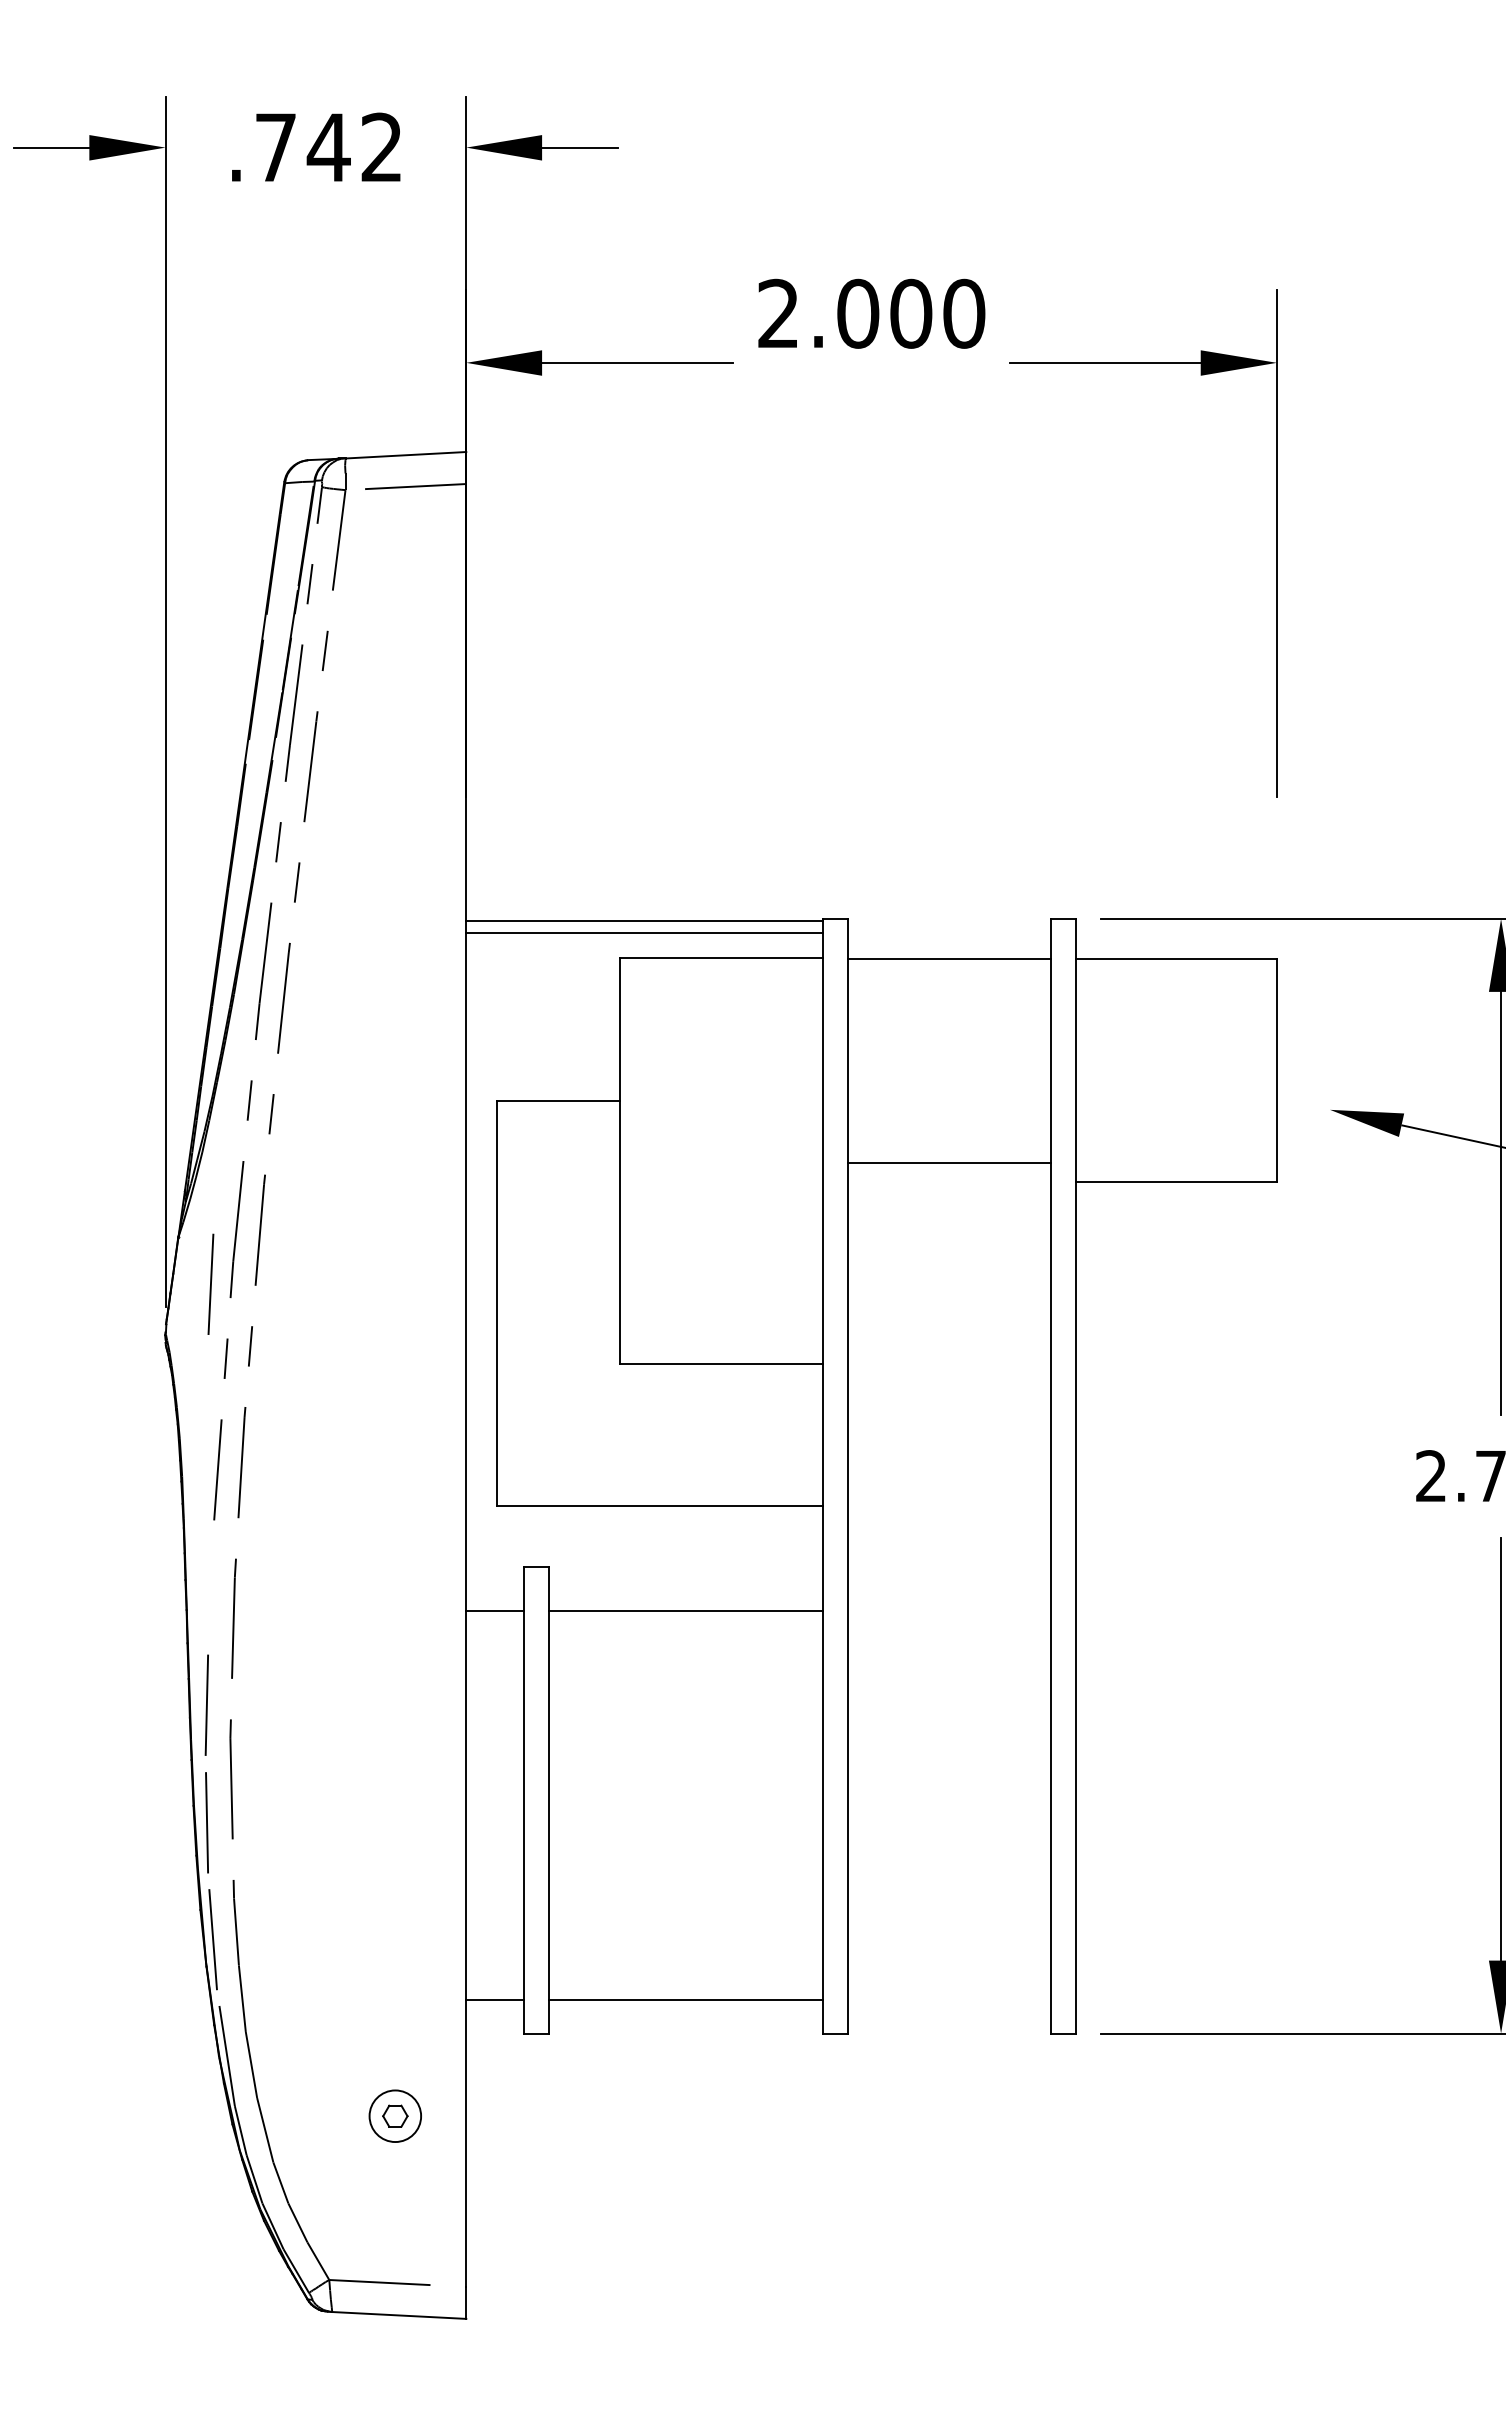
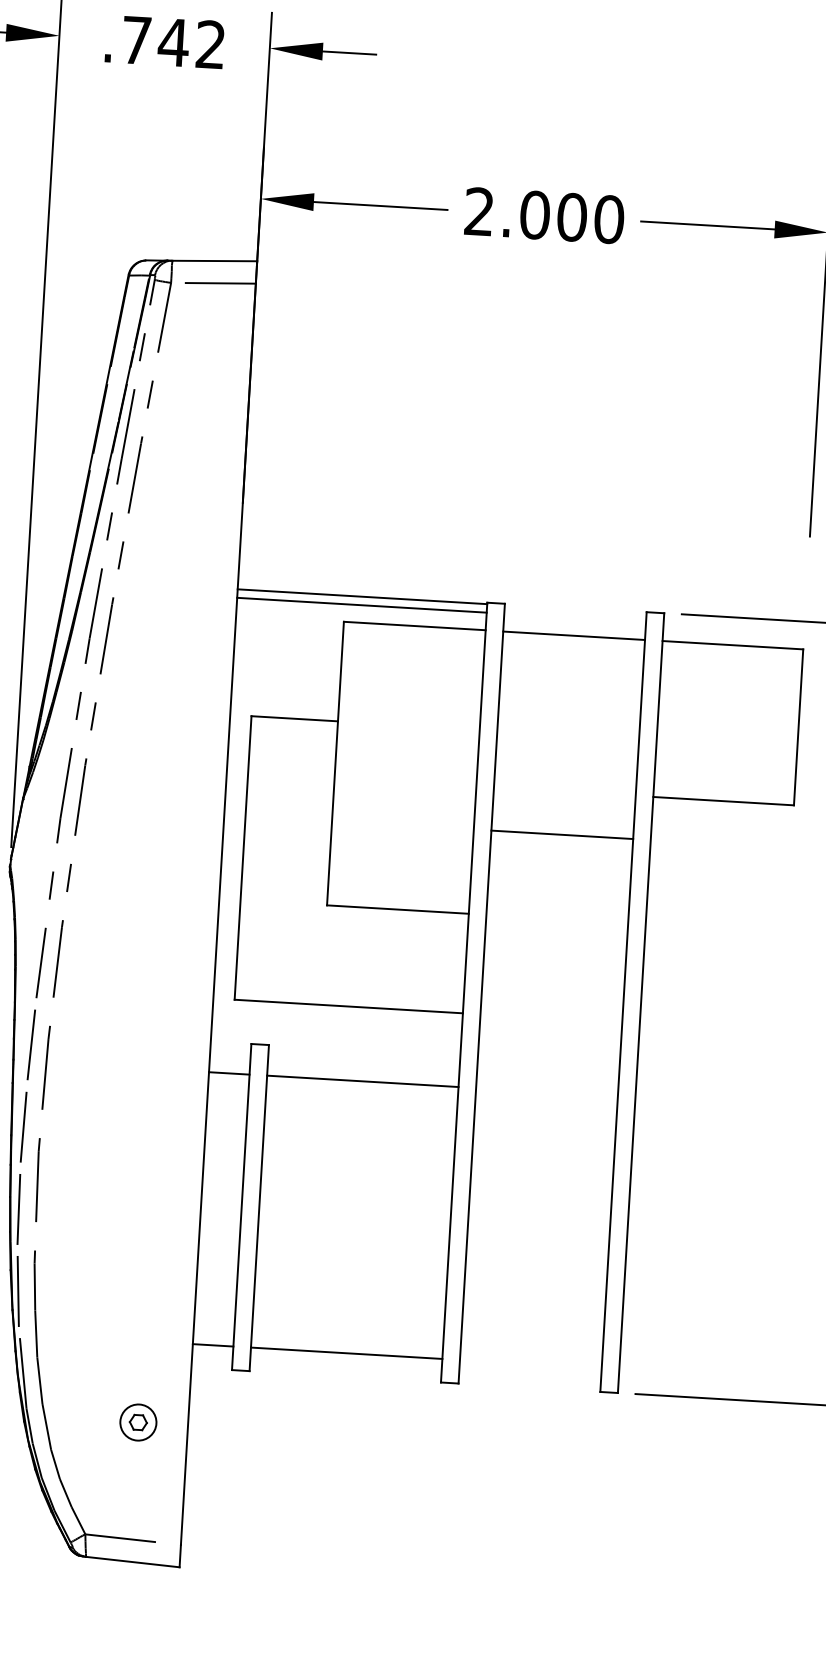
text: (871, 313) -> (544, 215), moved
line: (949, 1163) -> (562, 835), moved
line: (210, 1283) -> (31, 1044), moved

